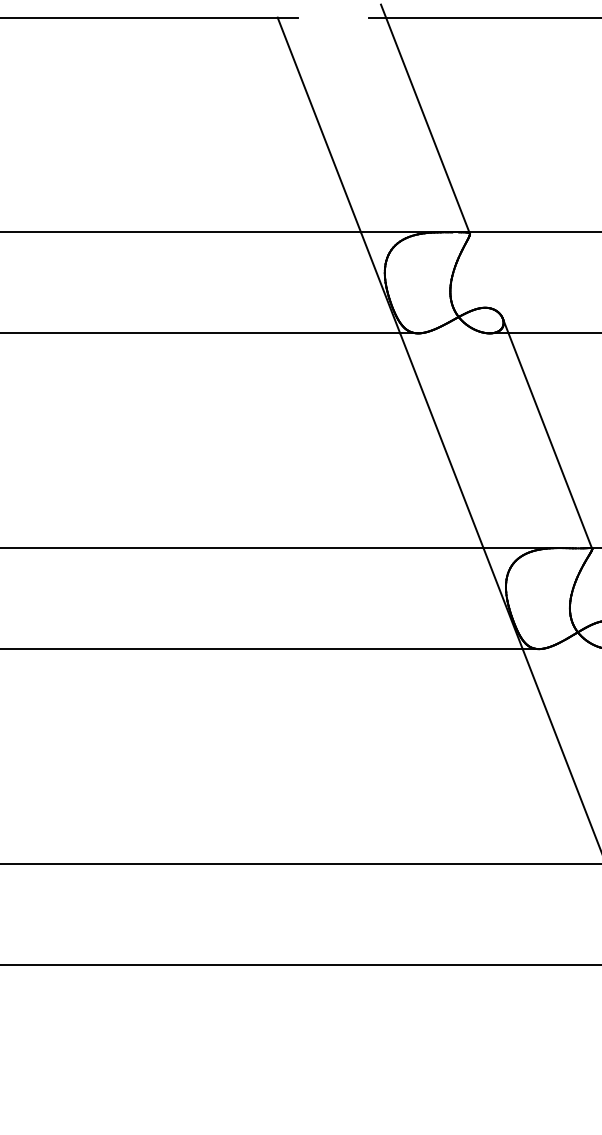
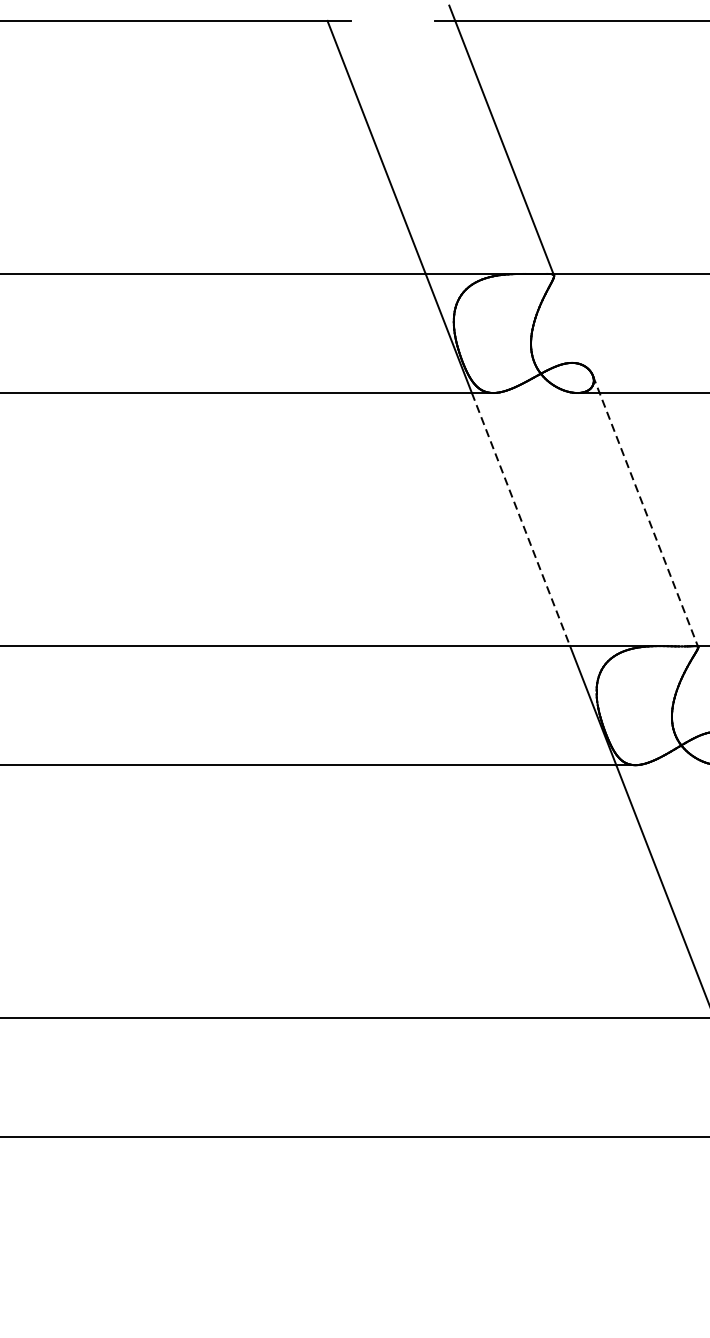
line: (547, 433) -> (645, 511), solid -> dashed
line: (442, 441) -> (521, 520), solid -> dashed

